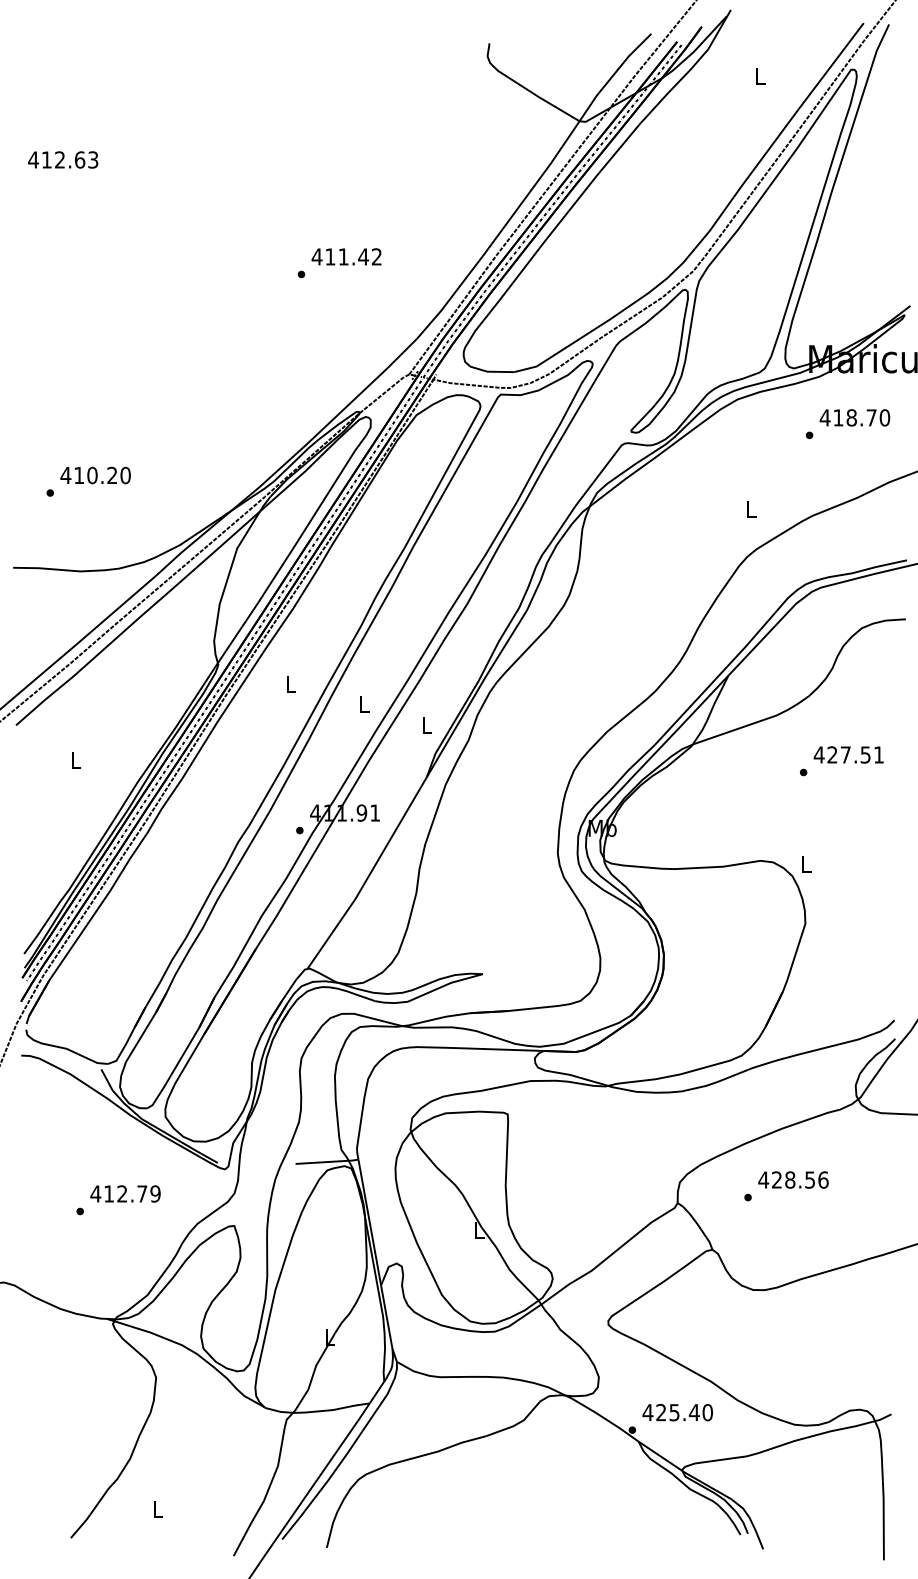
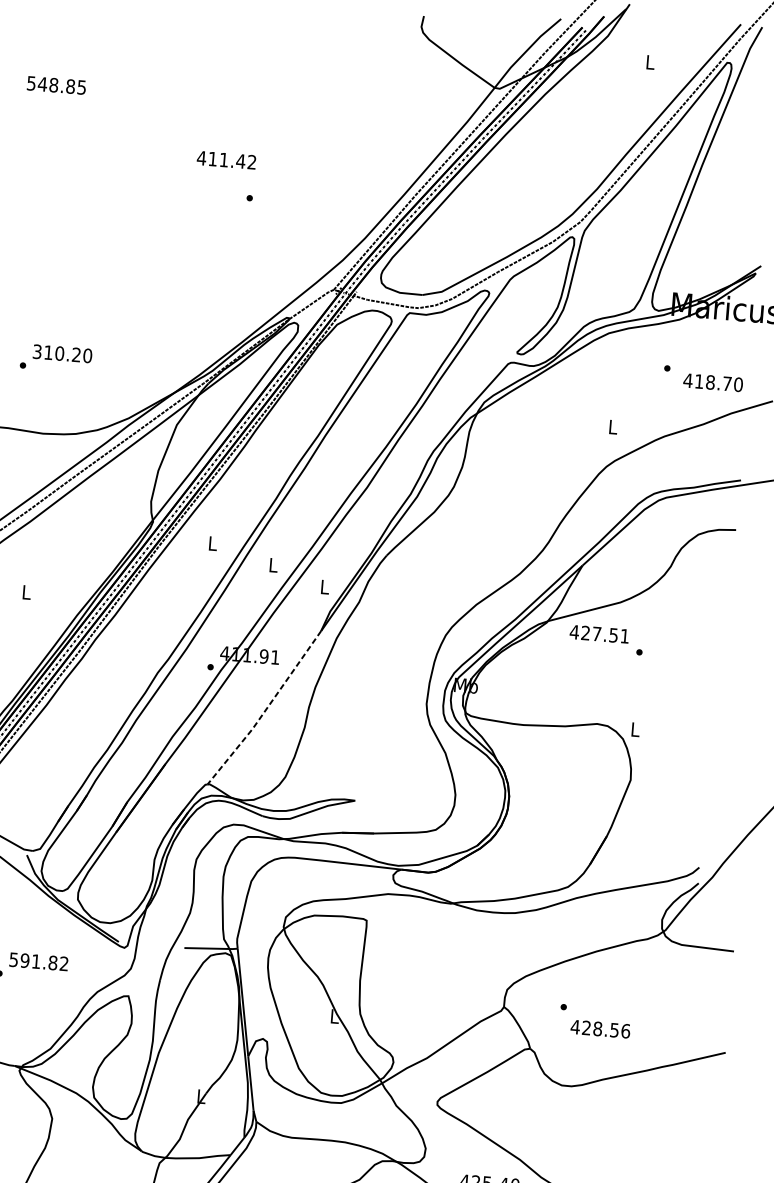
text: (63, 159) -> (56, 85), 412.63 -> 548.85
text: (346, 256) -> (226, 159), moved
text: (854, 417) -> (712, 382), moved
text: (65, 475) -> (37, 351), 410.20 -> 310.20
text: (848, 754) -> (599, 633), moved
line: (369, 875) -> (266, 709), solid -> dashed
text: (793, 1179) -> (600, 1028), moved
text: (125, 1193) -> (38, 961), 412.79 -> 591.82

